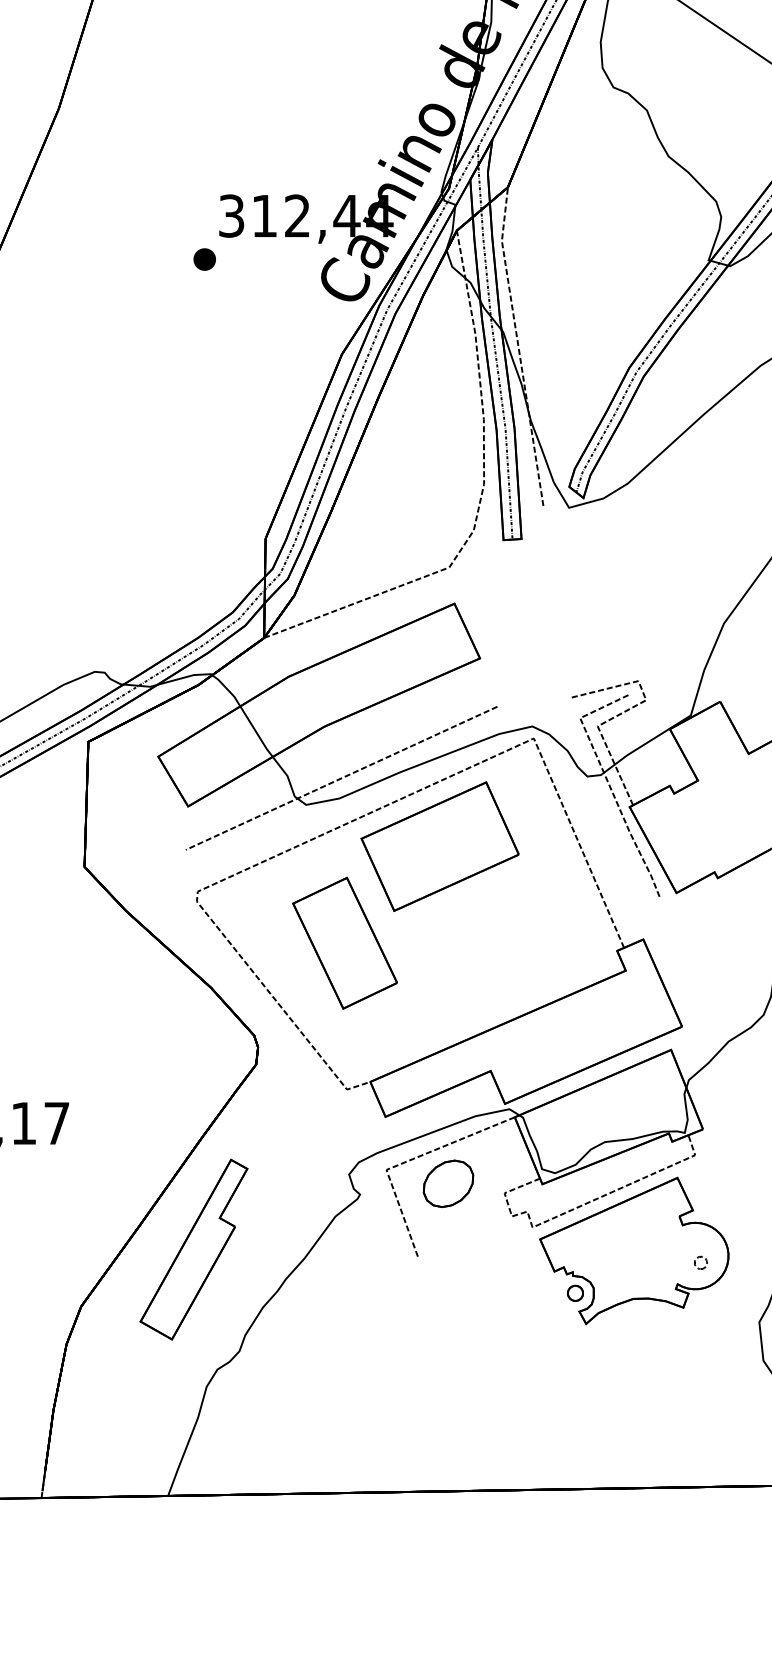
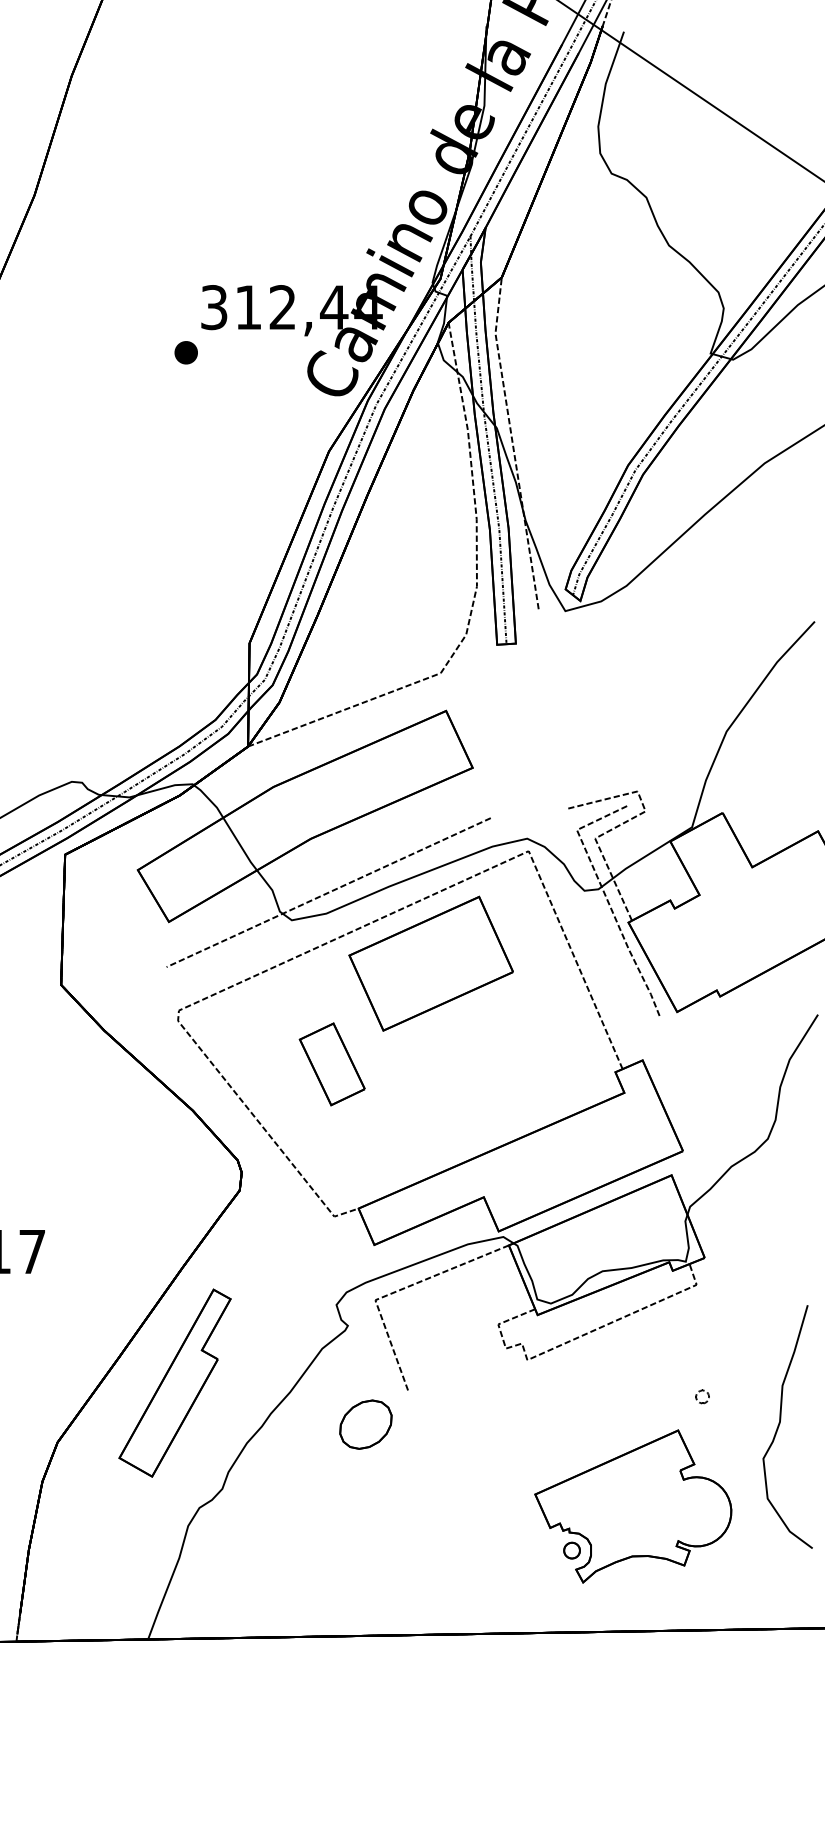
part: (345, 943) -> (332, 1064), size x0.6
part: (448, 1183) -> (365, 1424), moved
part: (634, 1250) -> (633, 1506), moved

